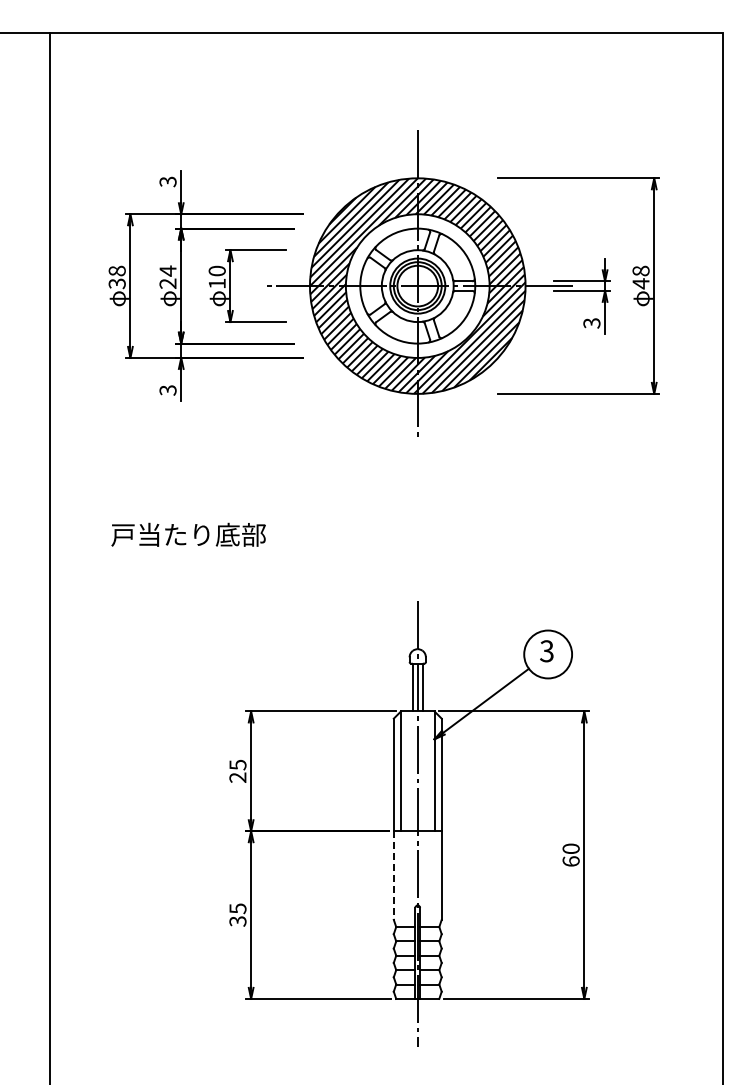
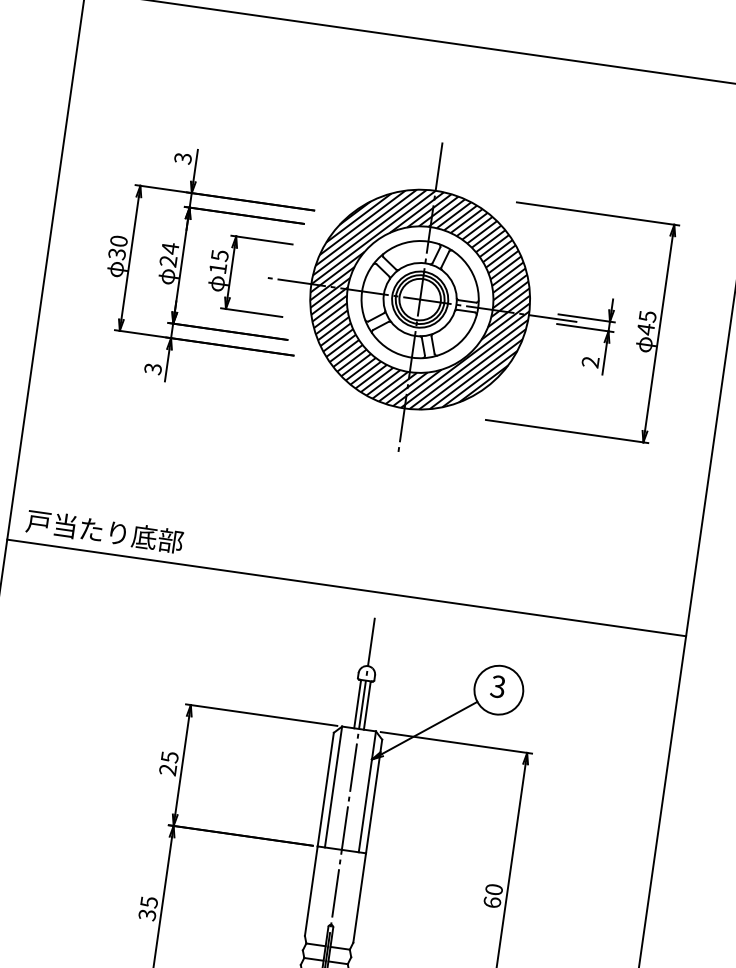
text: (117, 270) -> (119, 240), 38 -> 30
text: (216, 270) -> (219, 254), 10 -> 15
text: (640, 270) -> (647, 315), 48 -> 45
text: (591, 323) -> (590, 362), 3 -> 2
text: (188, 534) -> (104, 531), moved
line: (386, 576) -> (346, 588), added
line: (393, 876) -> (310, 892), dashed -> solid

